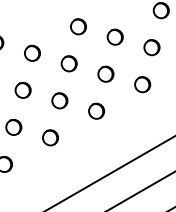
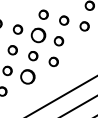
part: (69, 63) -> (38, 35), size x1.6
part: (142, 85) -> (79, 47), removed
part: (51, 137) -> (28, 76), size x1.6

